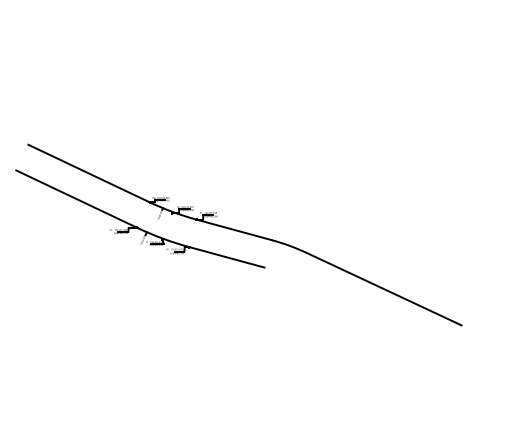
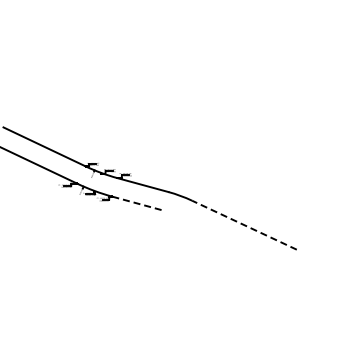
line: (227, 257) -> (138, 203), solid -> dashed
line: (384, 289) -> (244, 225), solid -> dashed

